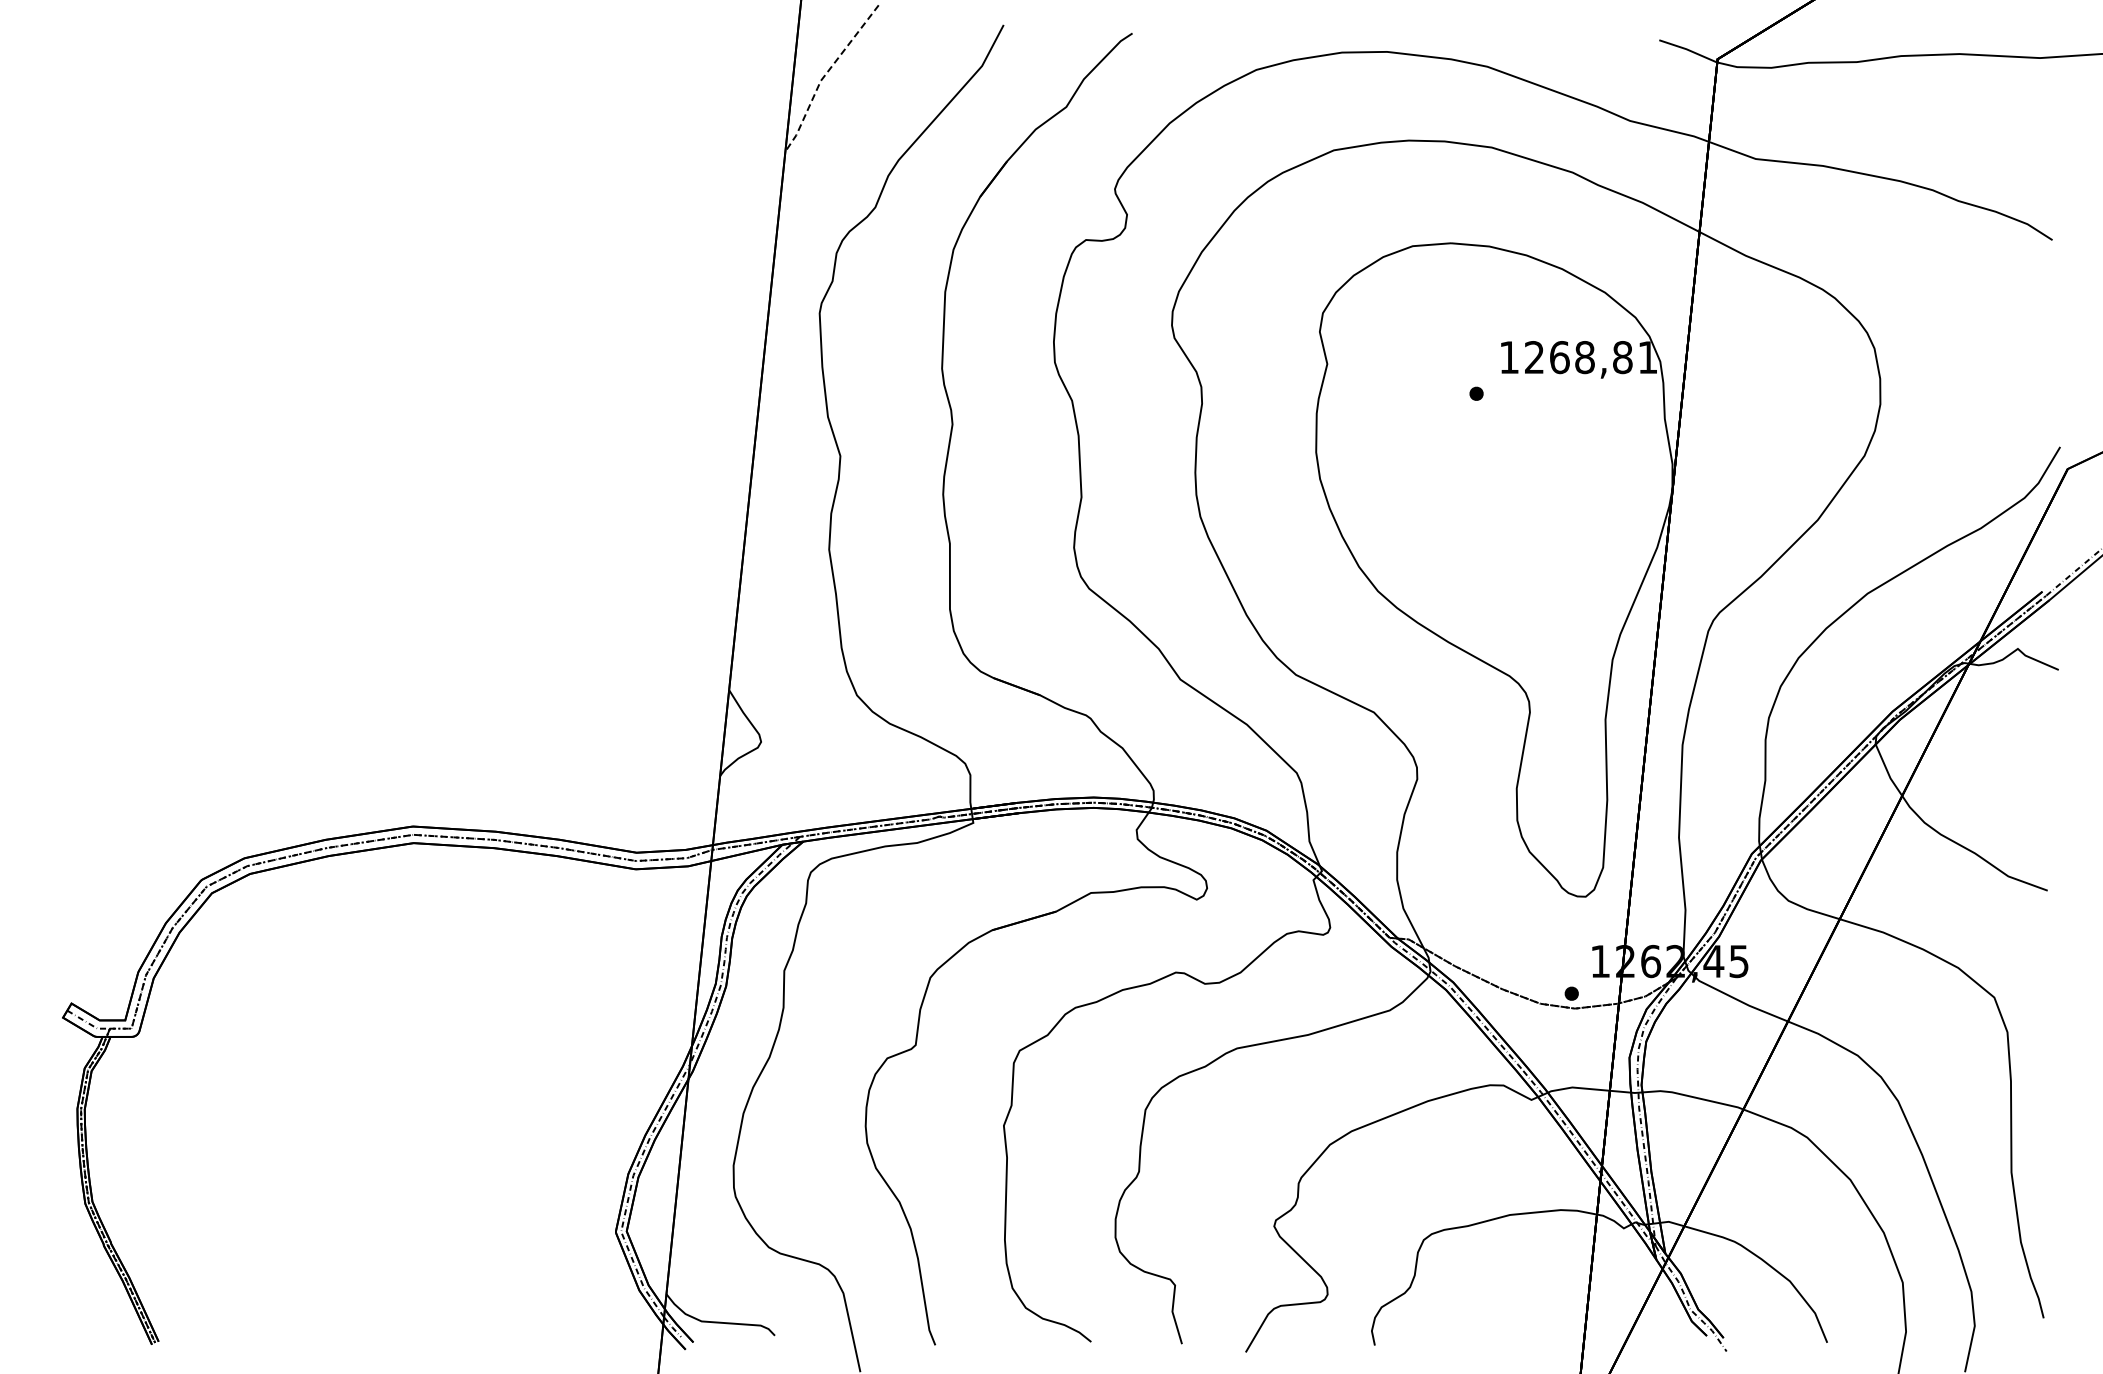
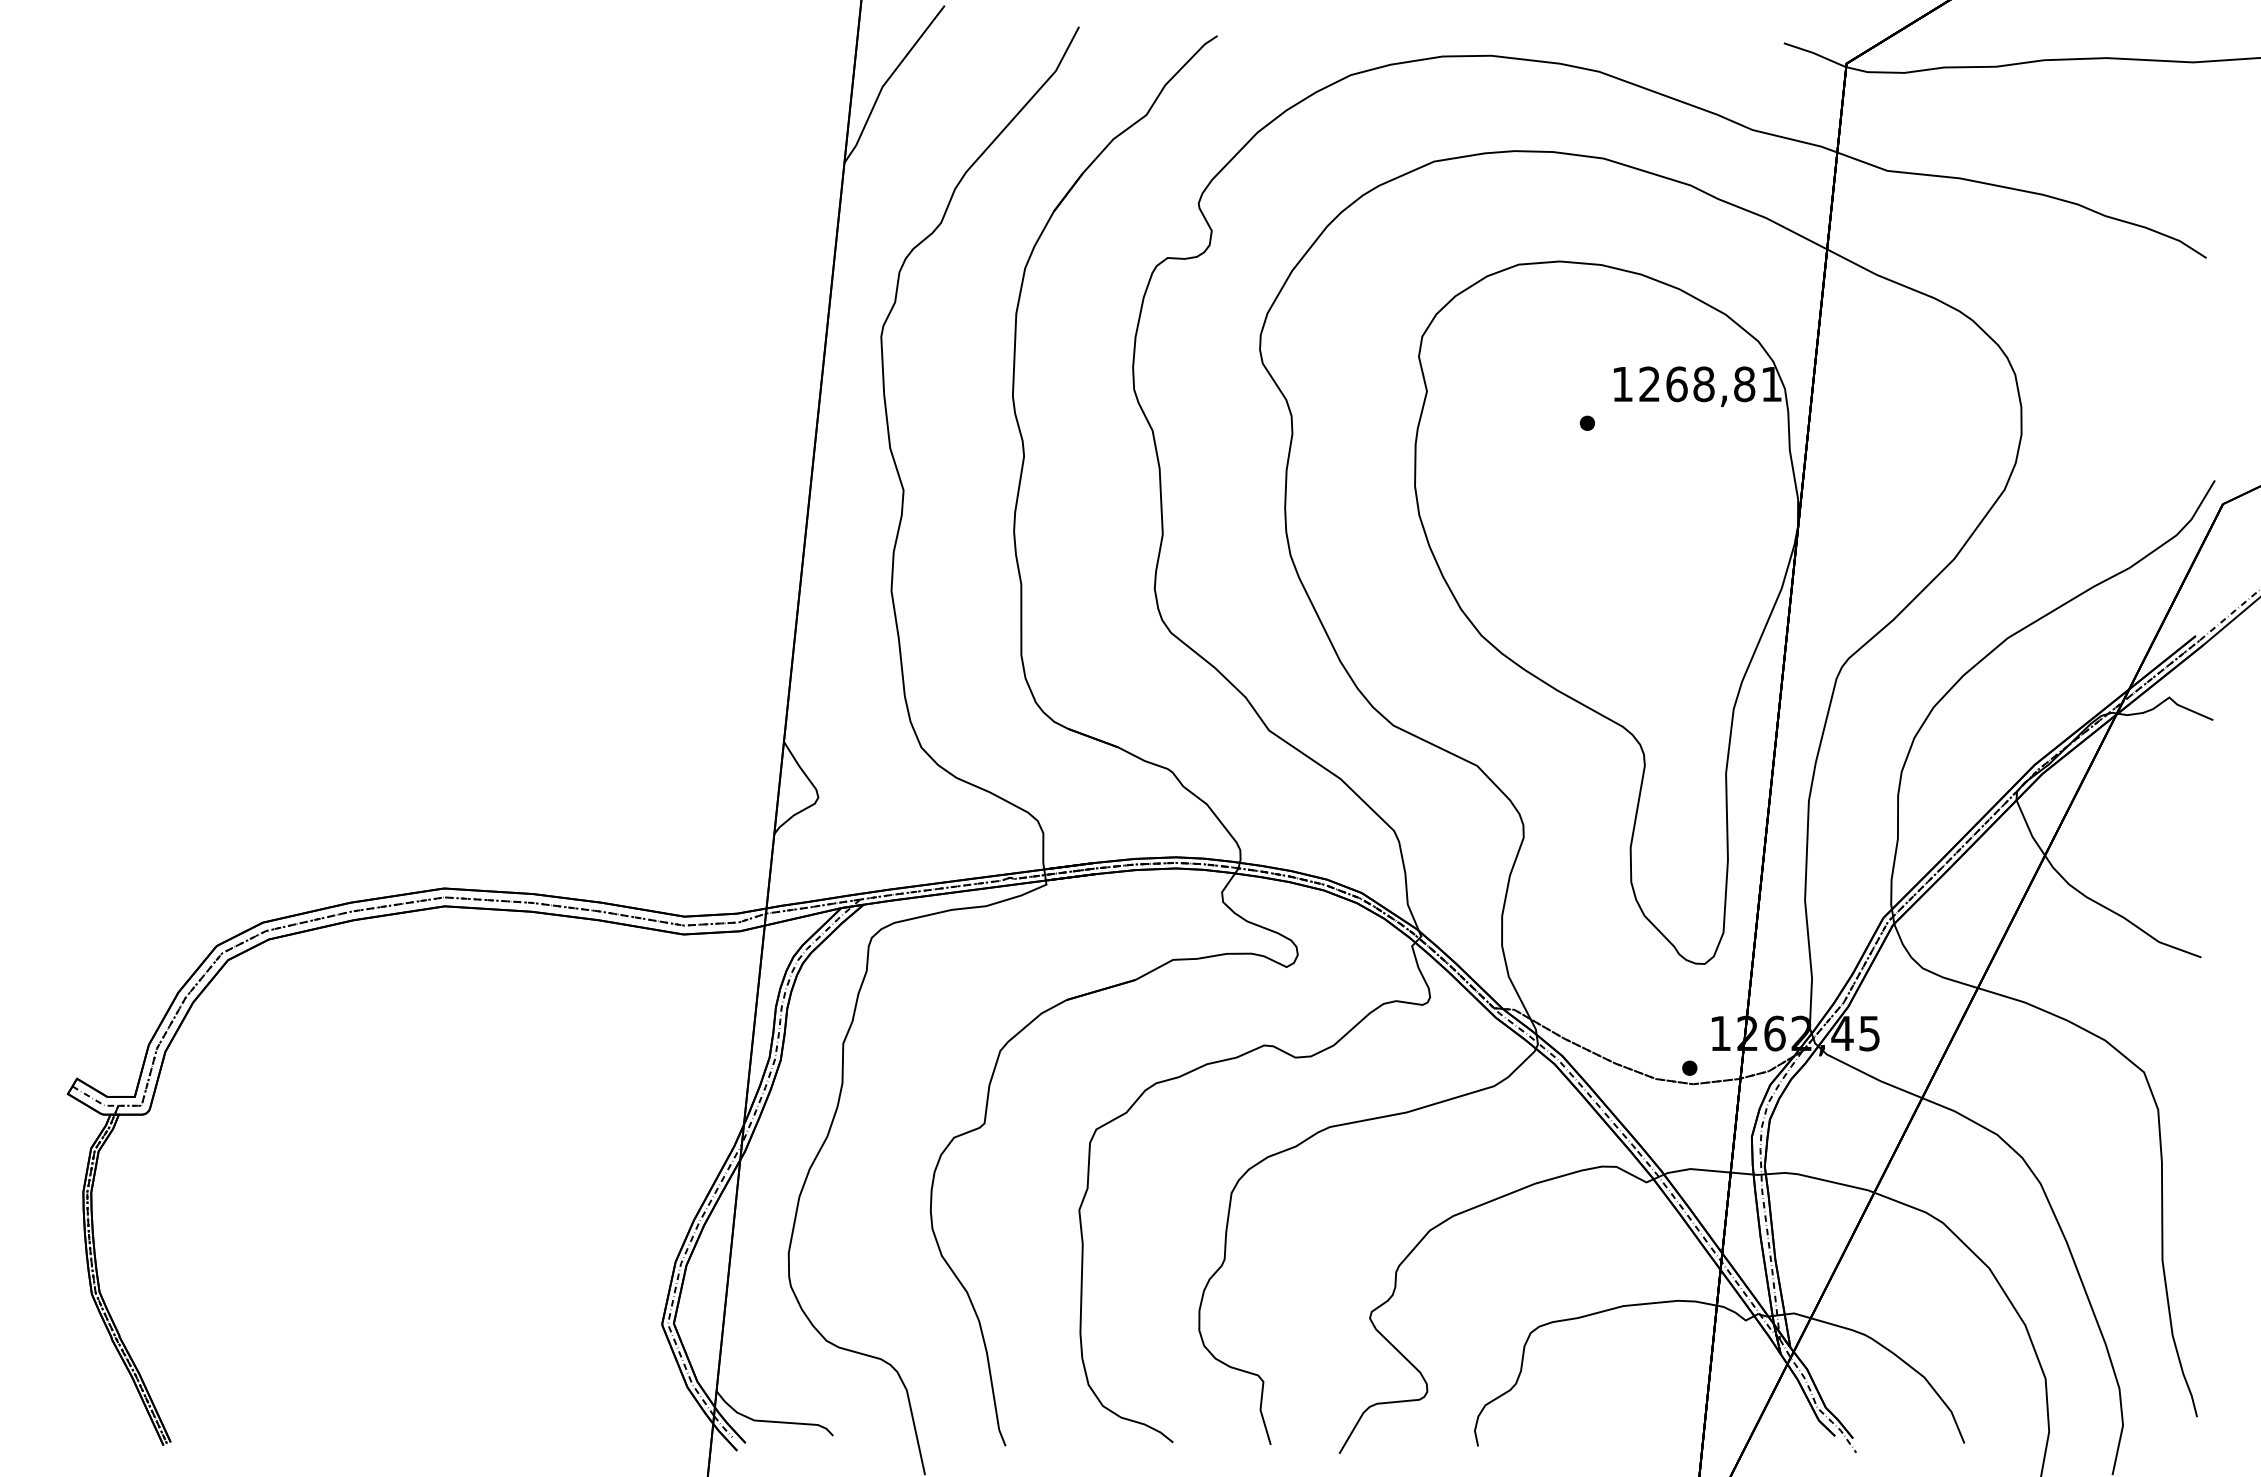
line: (825, 75) -> (887, 81), dashed -> solid

